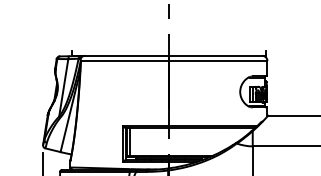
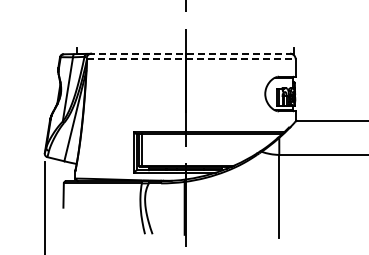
line: (169, 55) -> (186, 53), solid -> dashed
line: (174, 61) -> (191, 59), solid -> dashed

